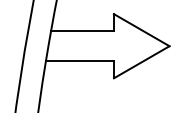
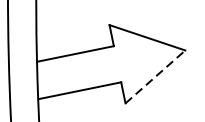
line: (142, 62) -> (156, 77), solid -> dashed

